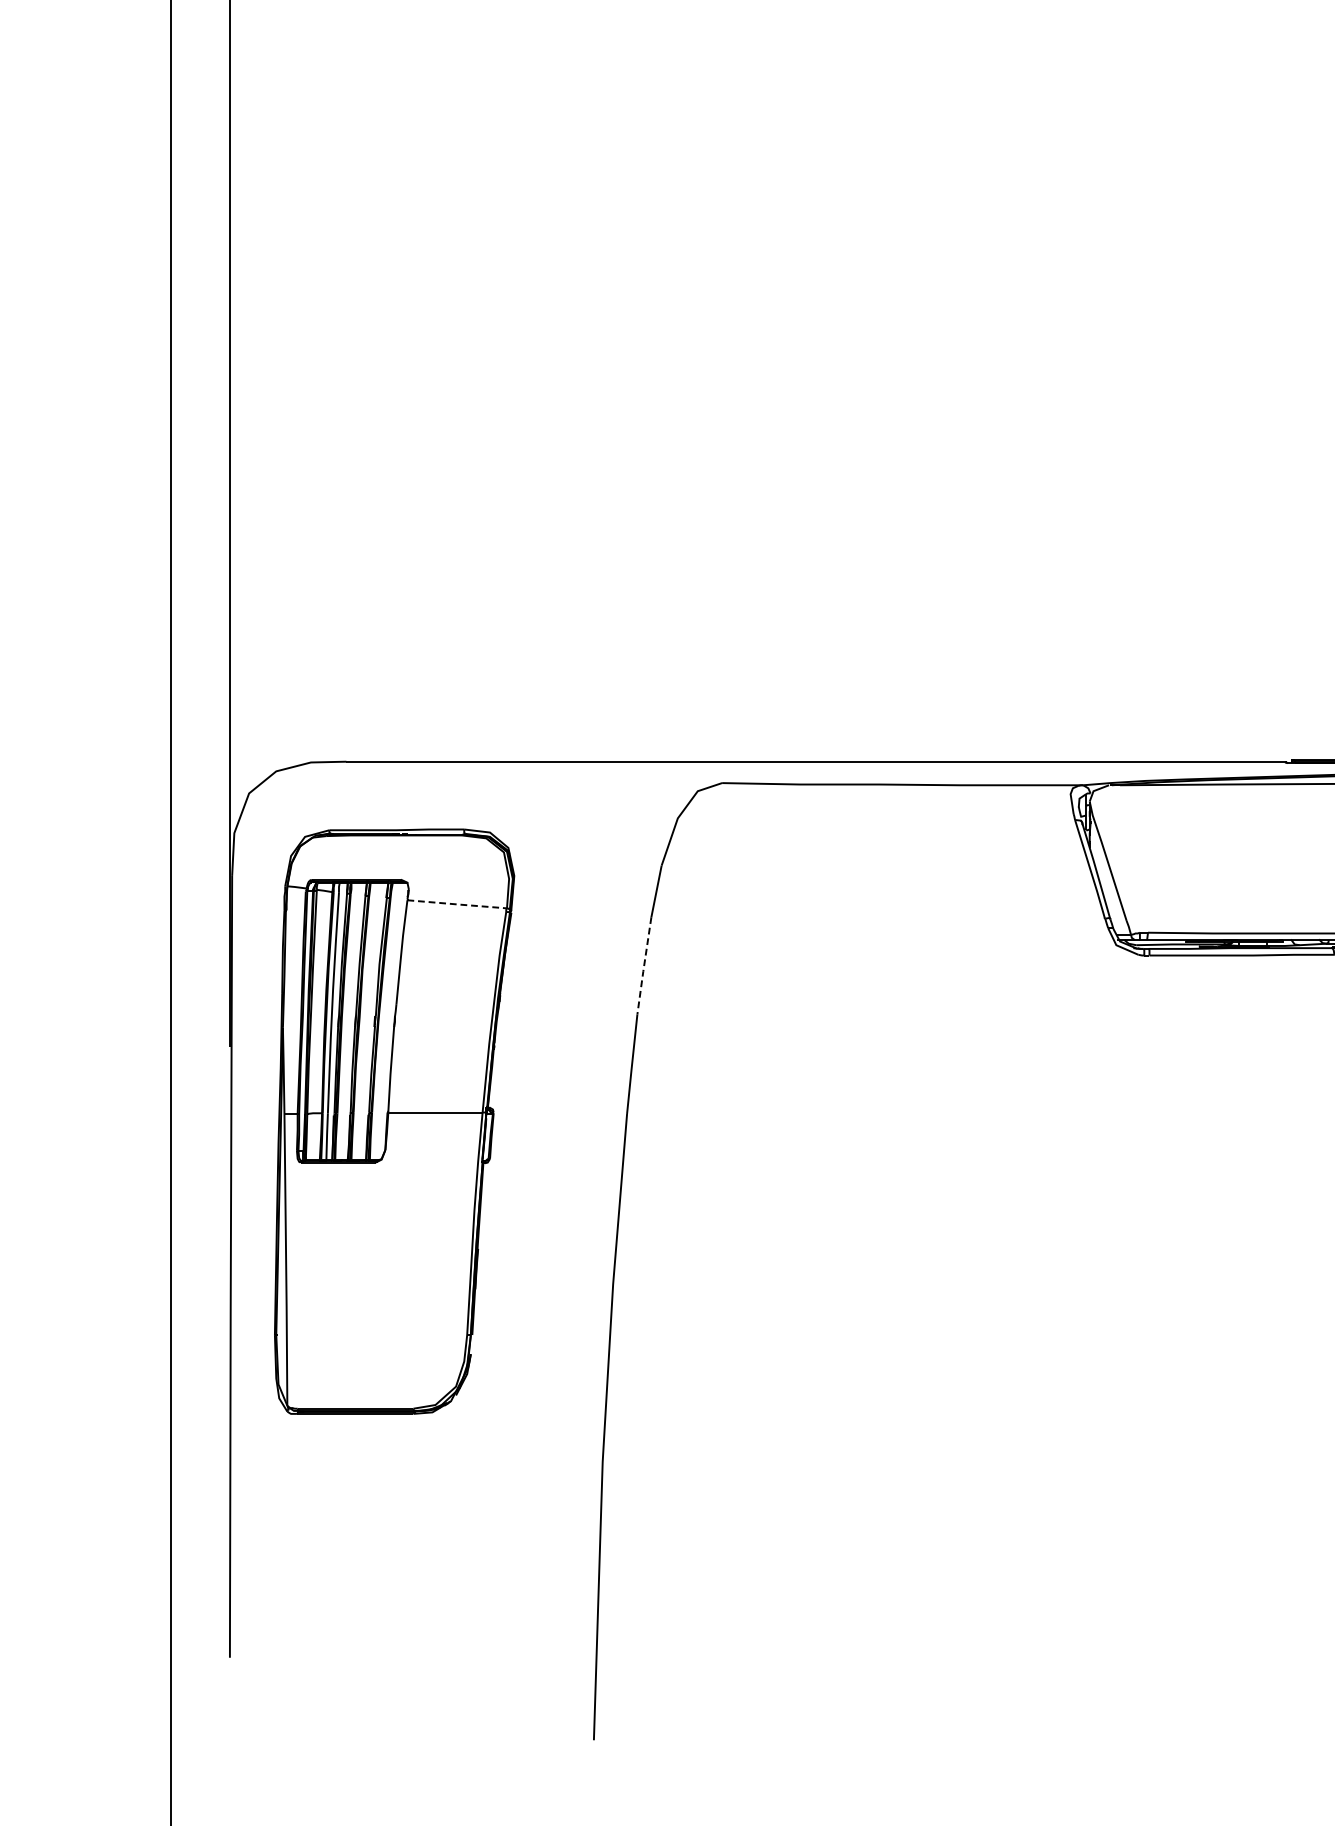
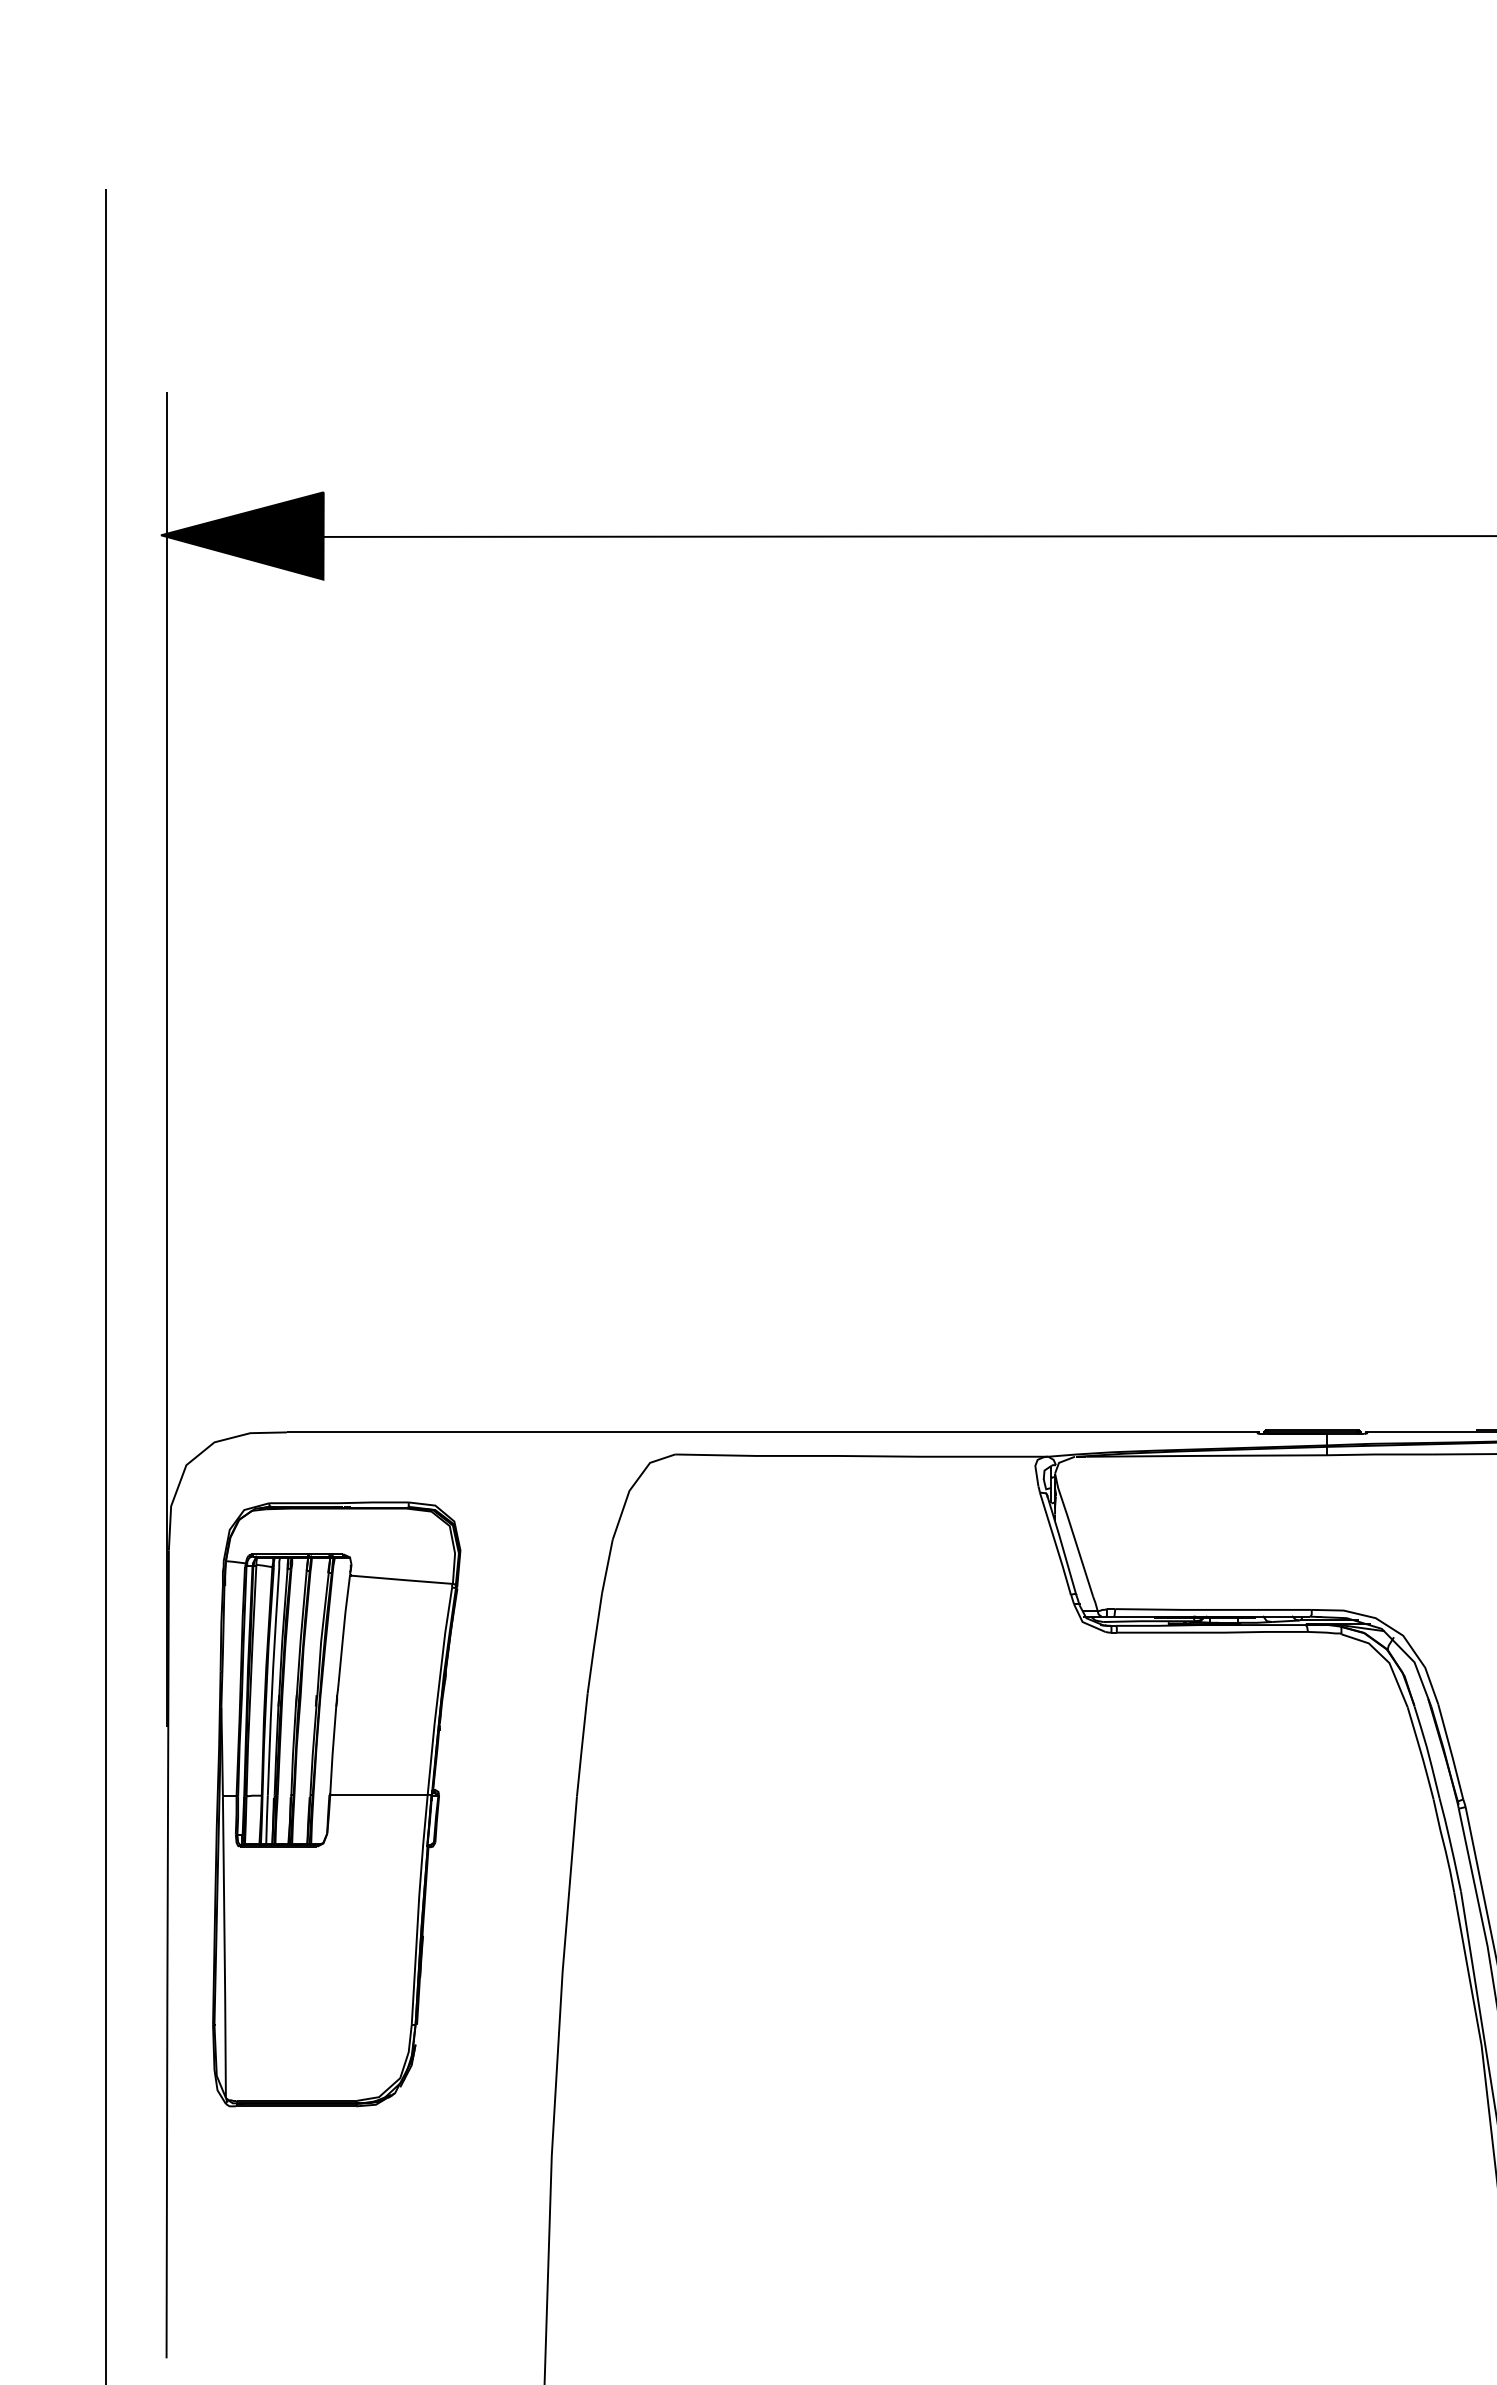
line: (457, 904) -> (401, 1579), dashed -> solid
line: (644, 966) -> (594, 1644), dashed -> solid

